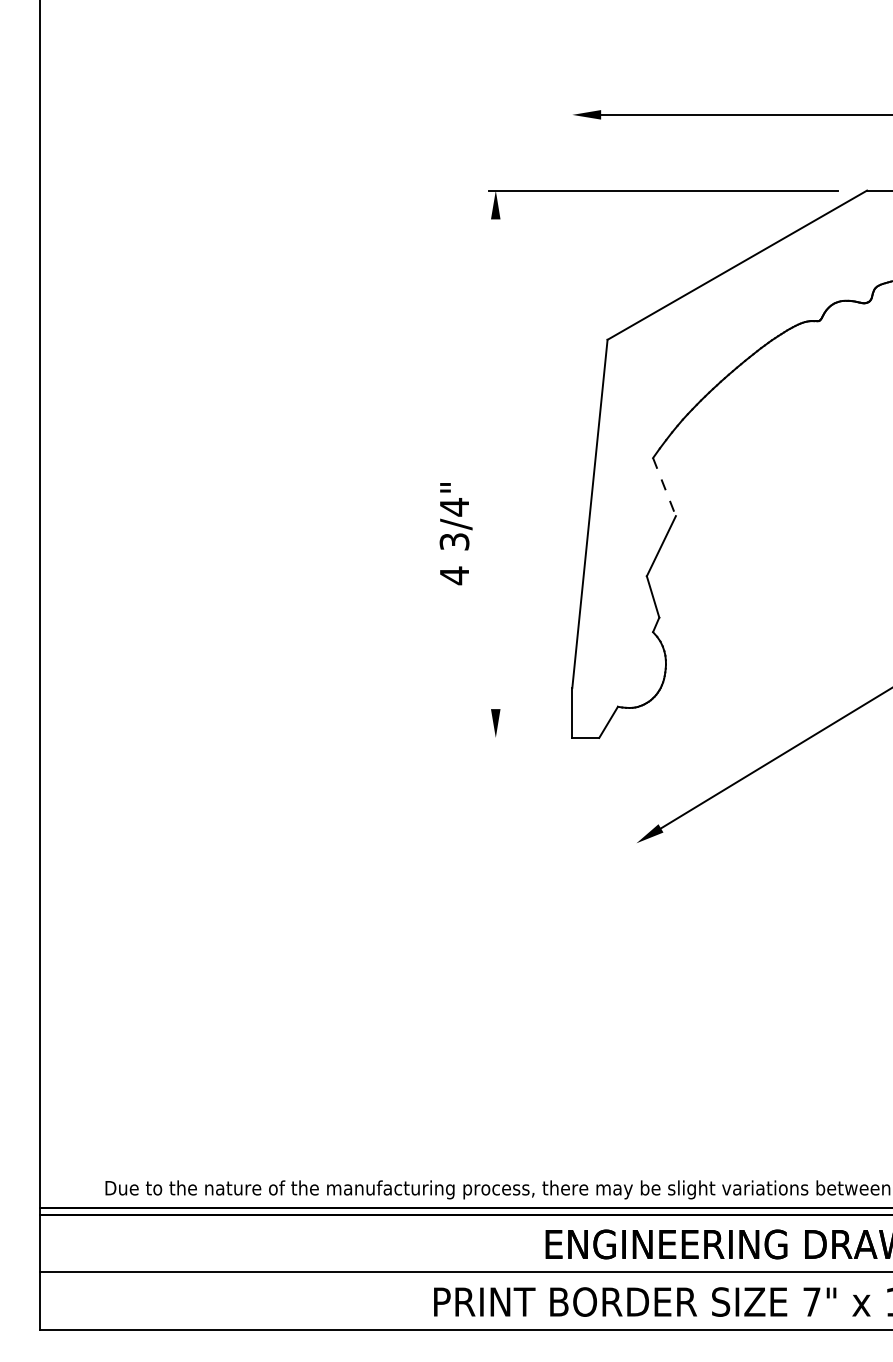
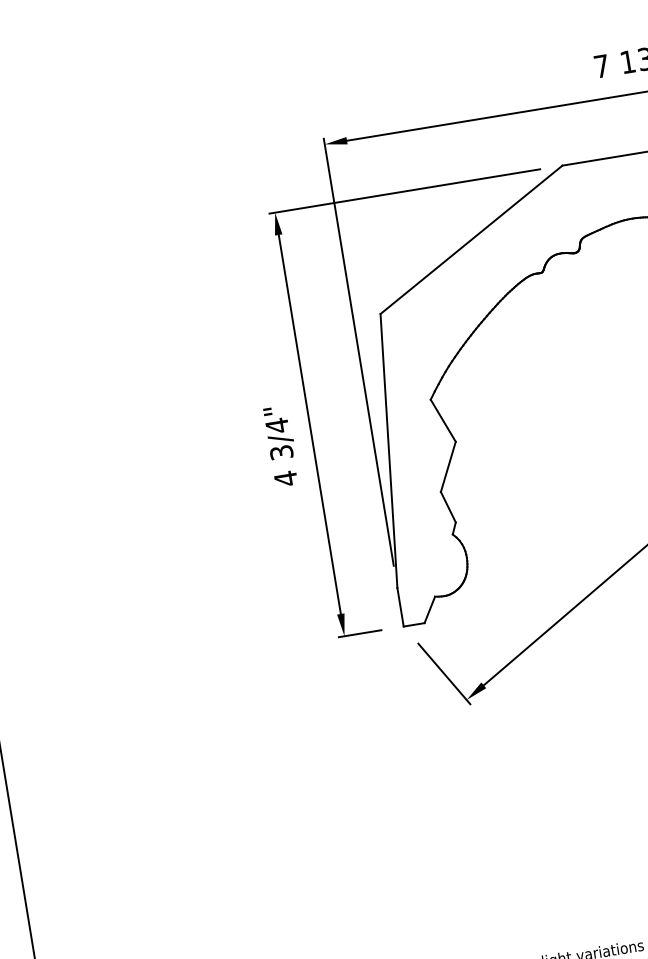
line: (572, 383) -> (358, 352), added
line: (495, 464) -> (309, 424), added
line: (664, 487) -> (443, 421), dashed -> solid
text: (455, 534) -> (281, 446), moved
line: (515, 737) -> (359, 633), added
line: (613, 805) -> (444, 673), added

